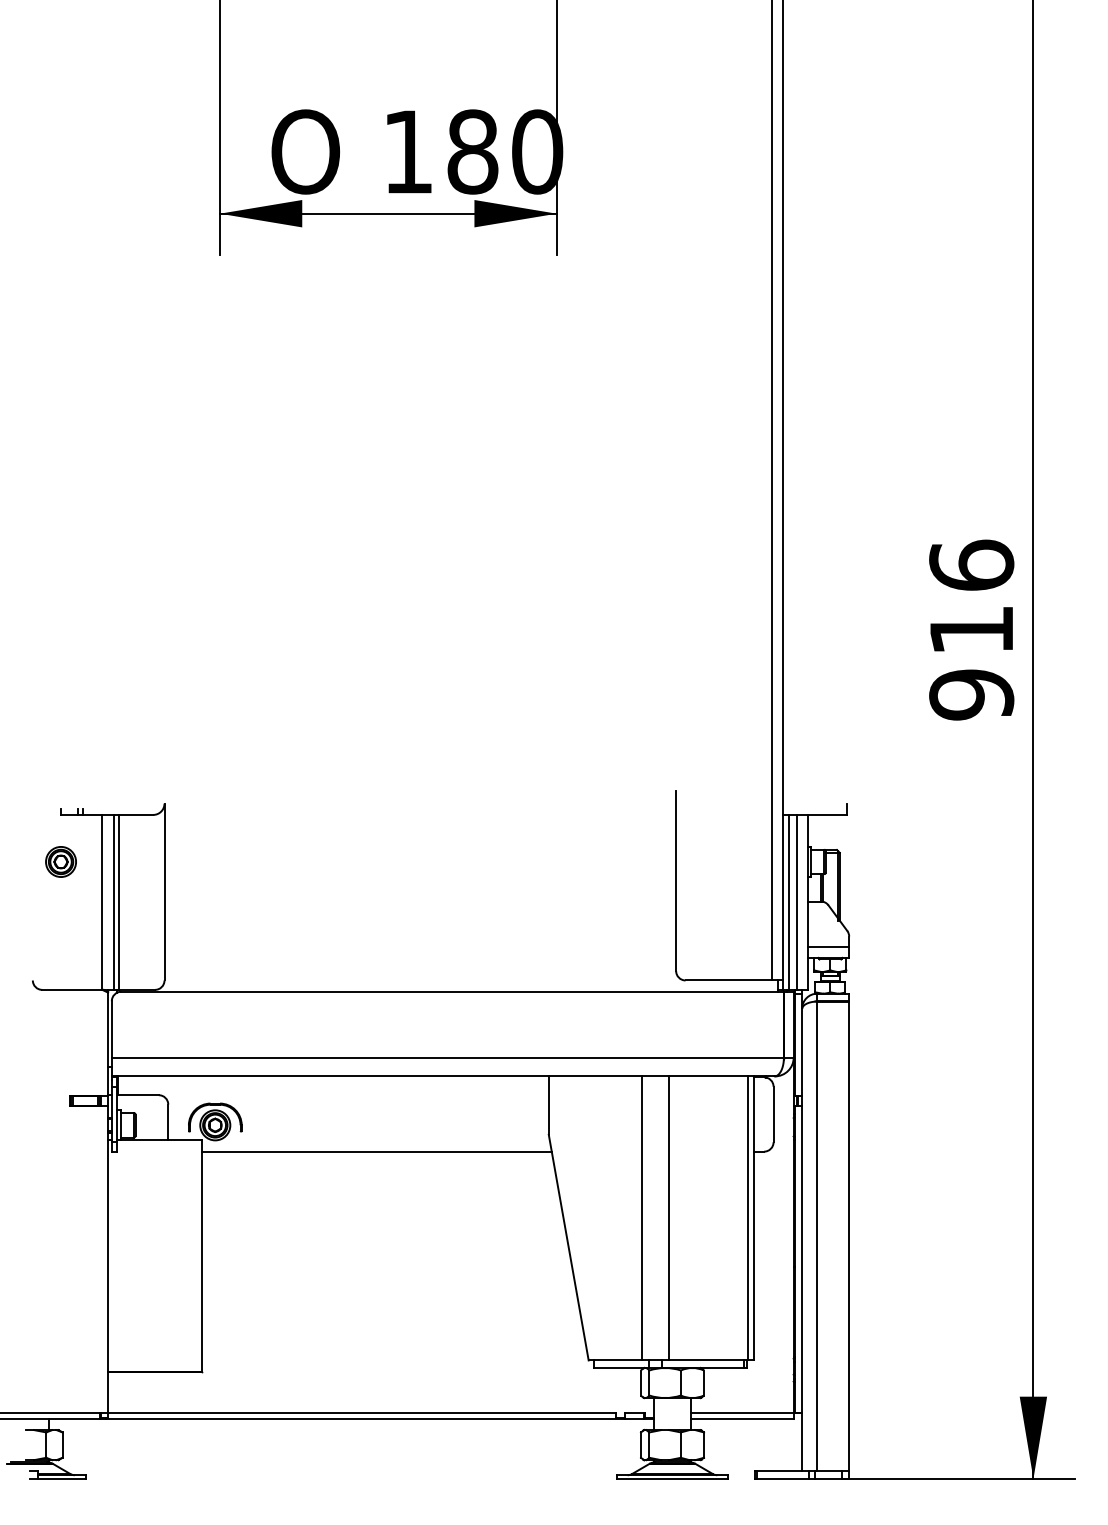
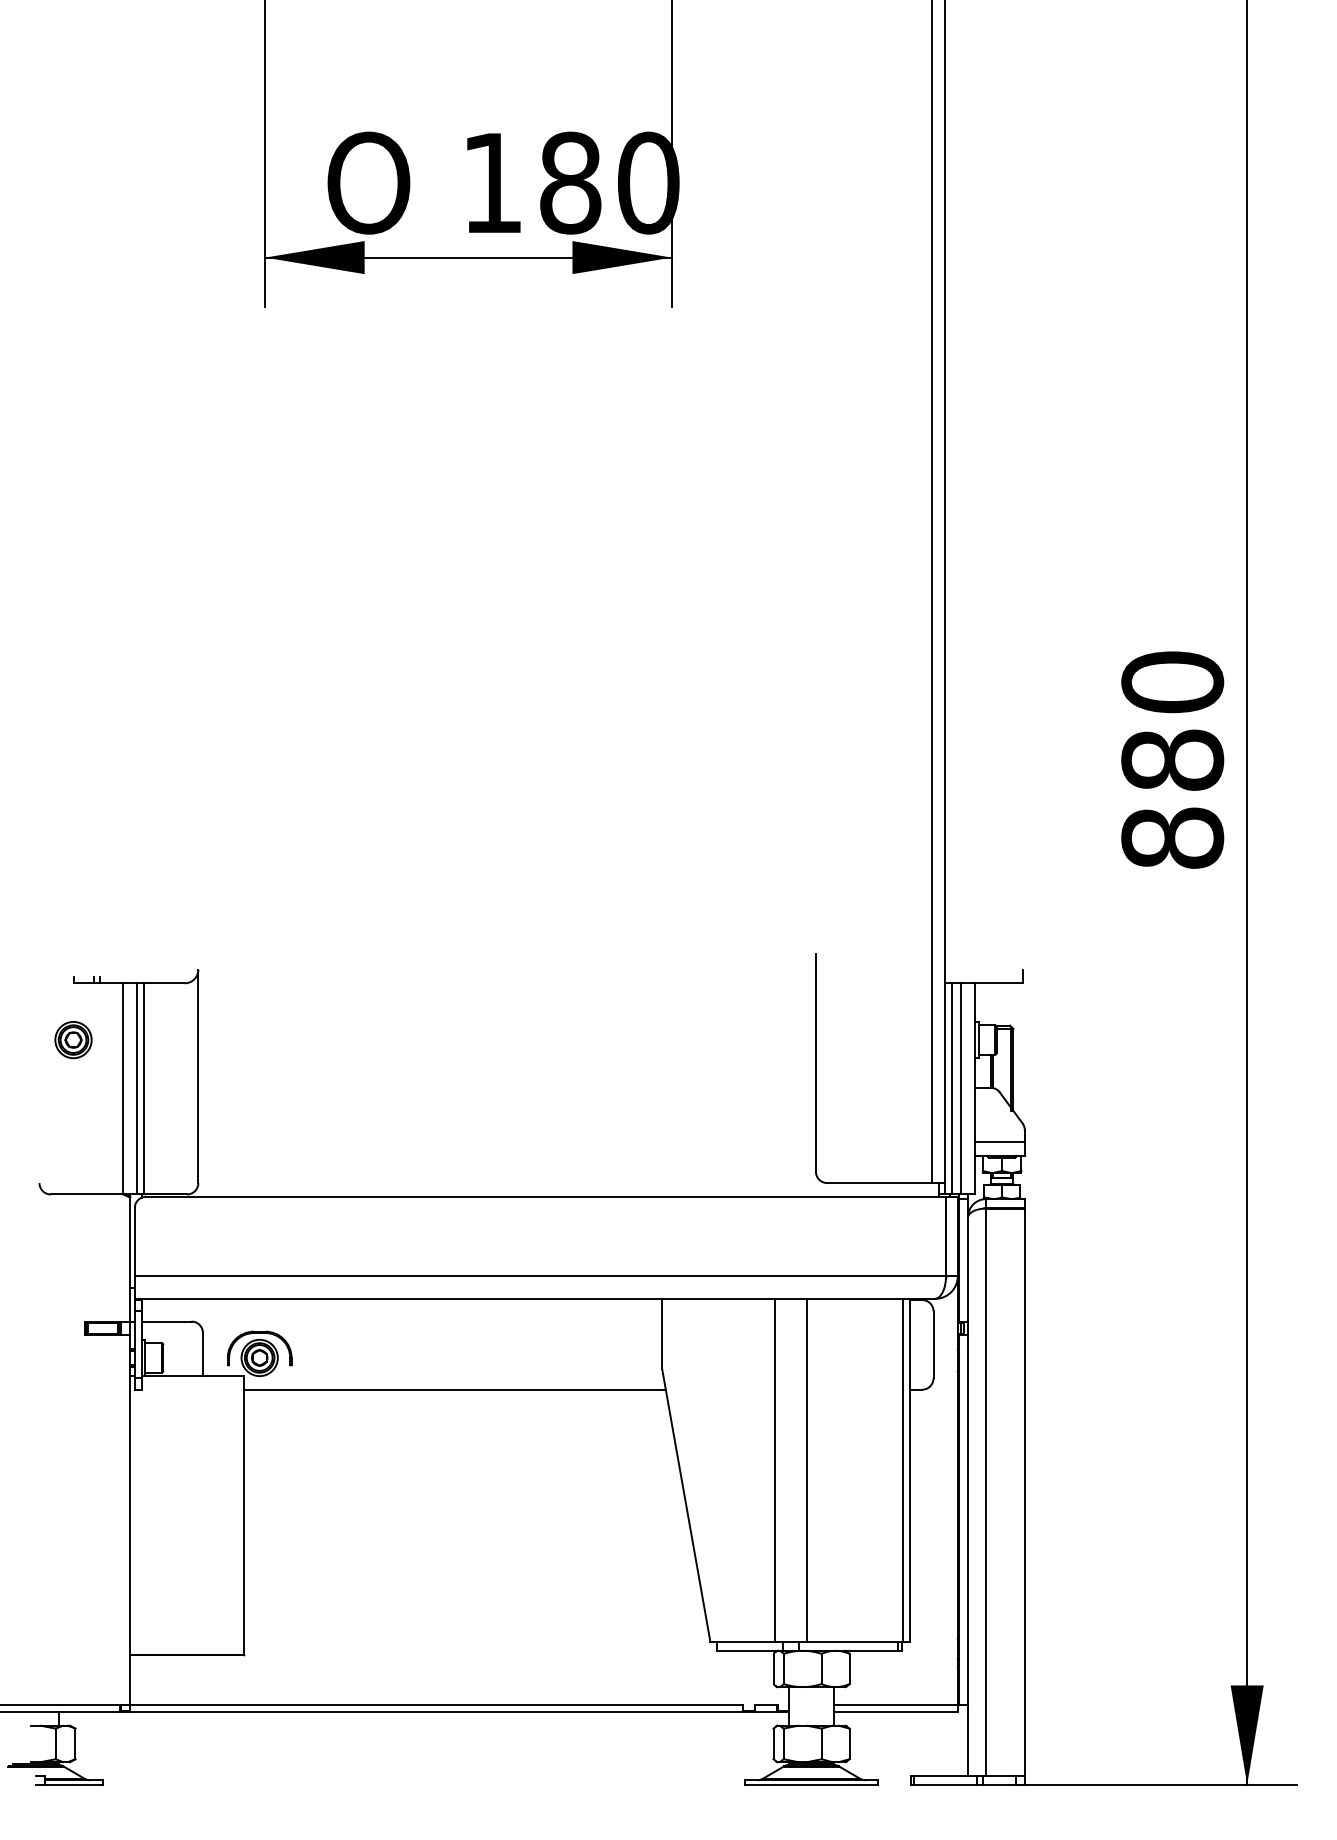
text: (971, 630) -> (1172, 760), 916 -> 880

